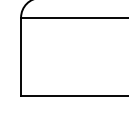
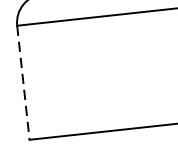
line: (21, 57) -> (24, 83), solid -> dashed

